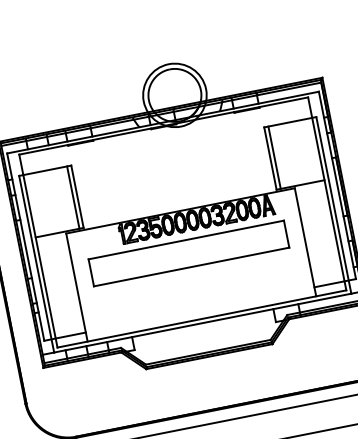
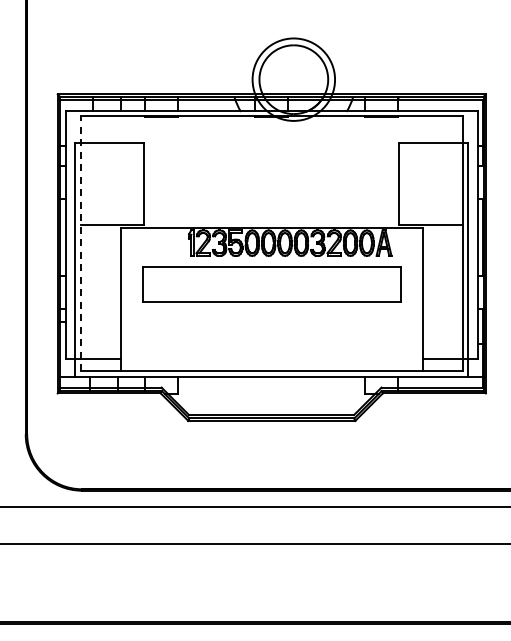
line: (274, 157) -> (404, 183), removed
line: (73, 197) -> (138, 183), removed
line: (38, 251) -> (80, 243), solid -> dashed

